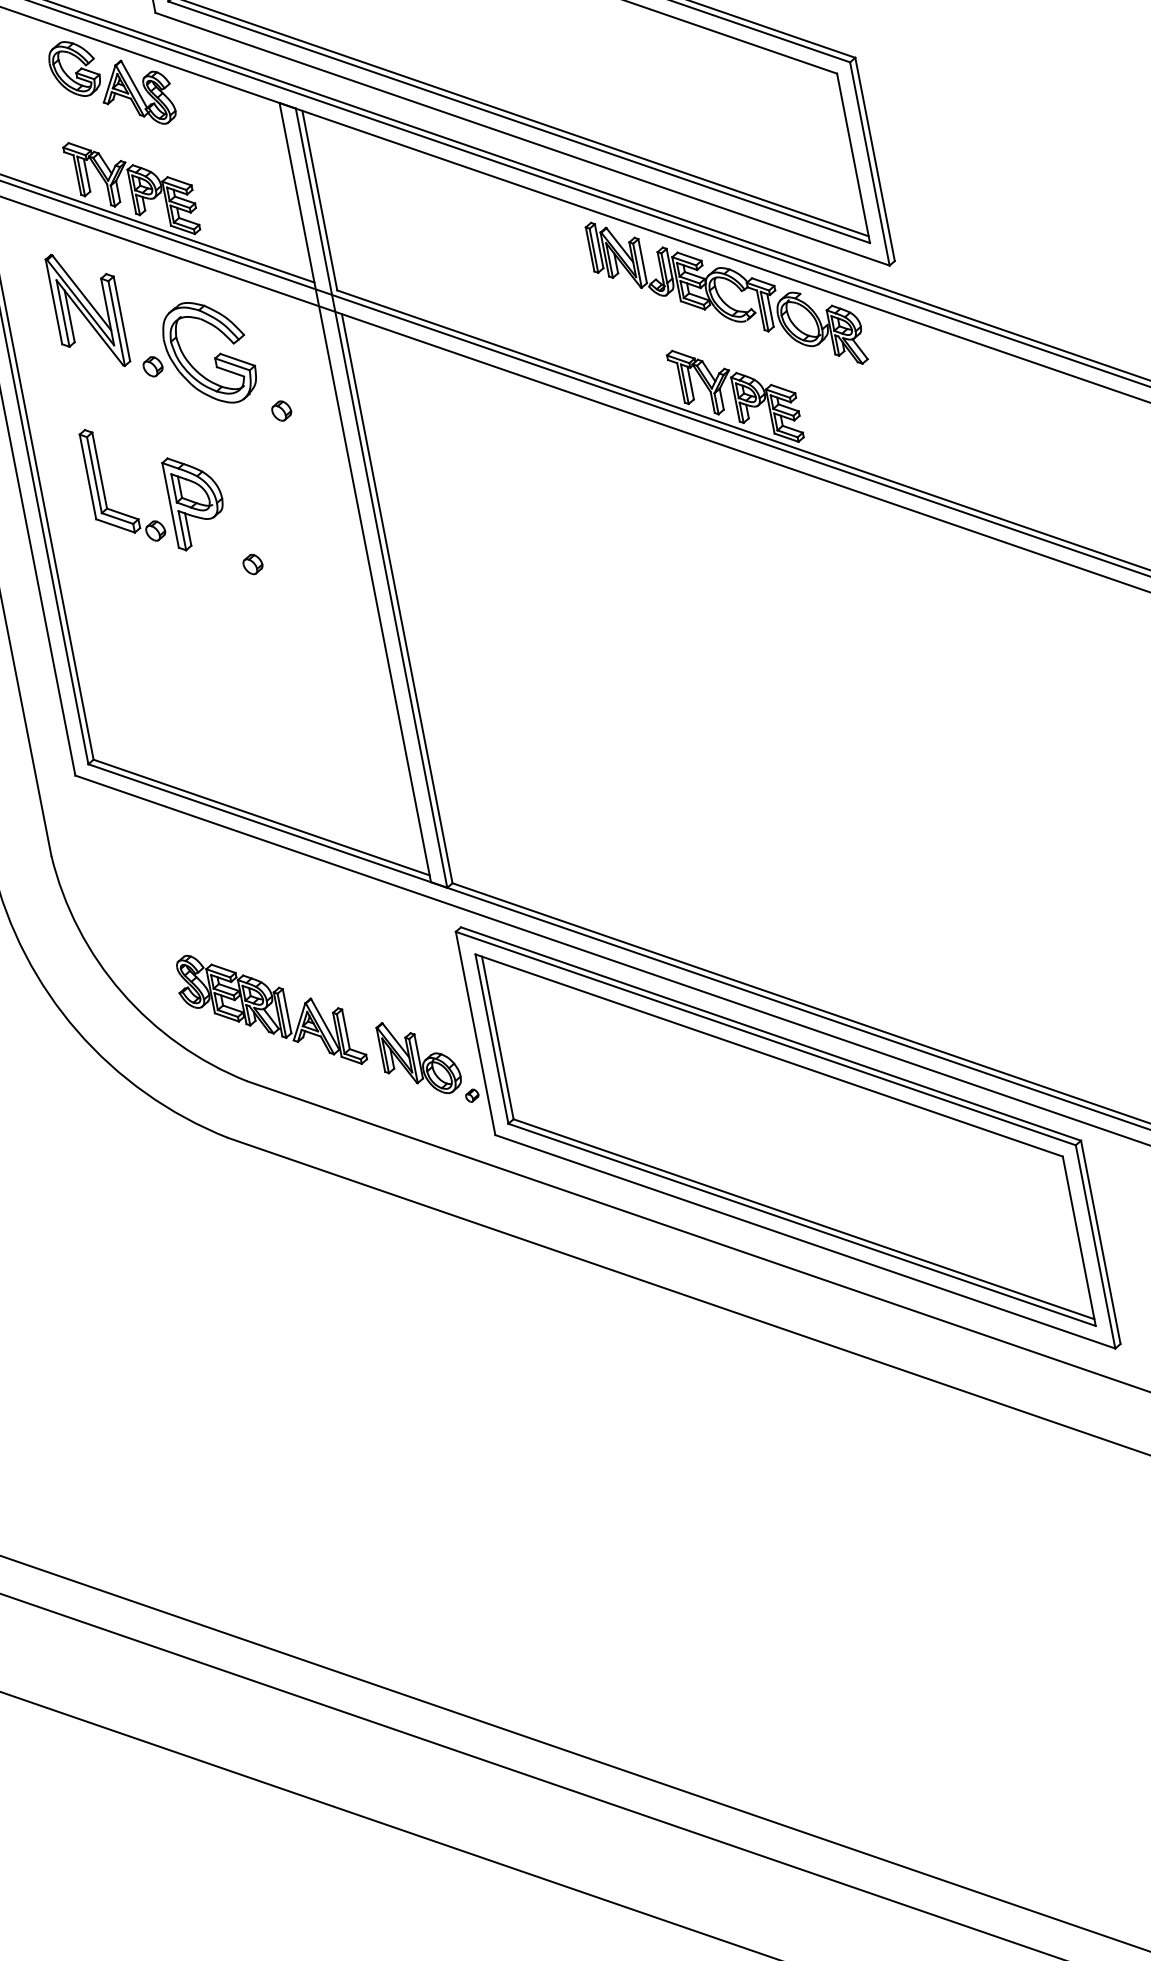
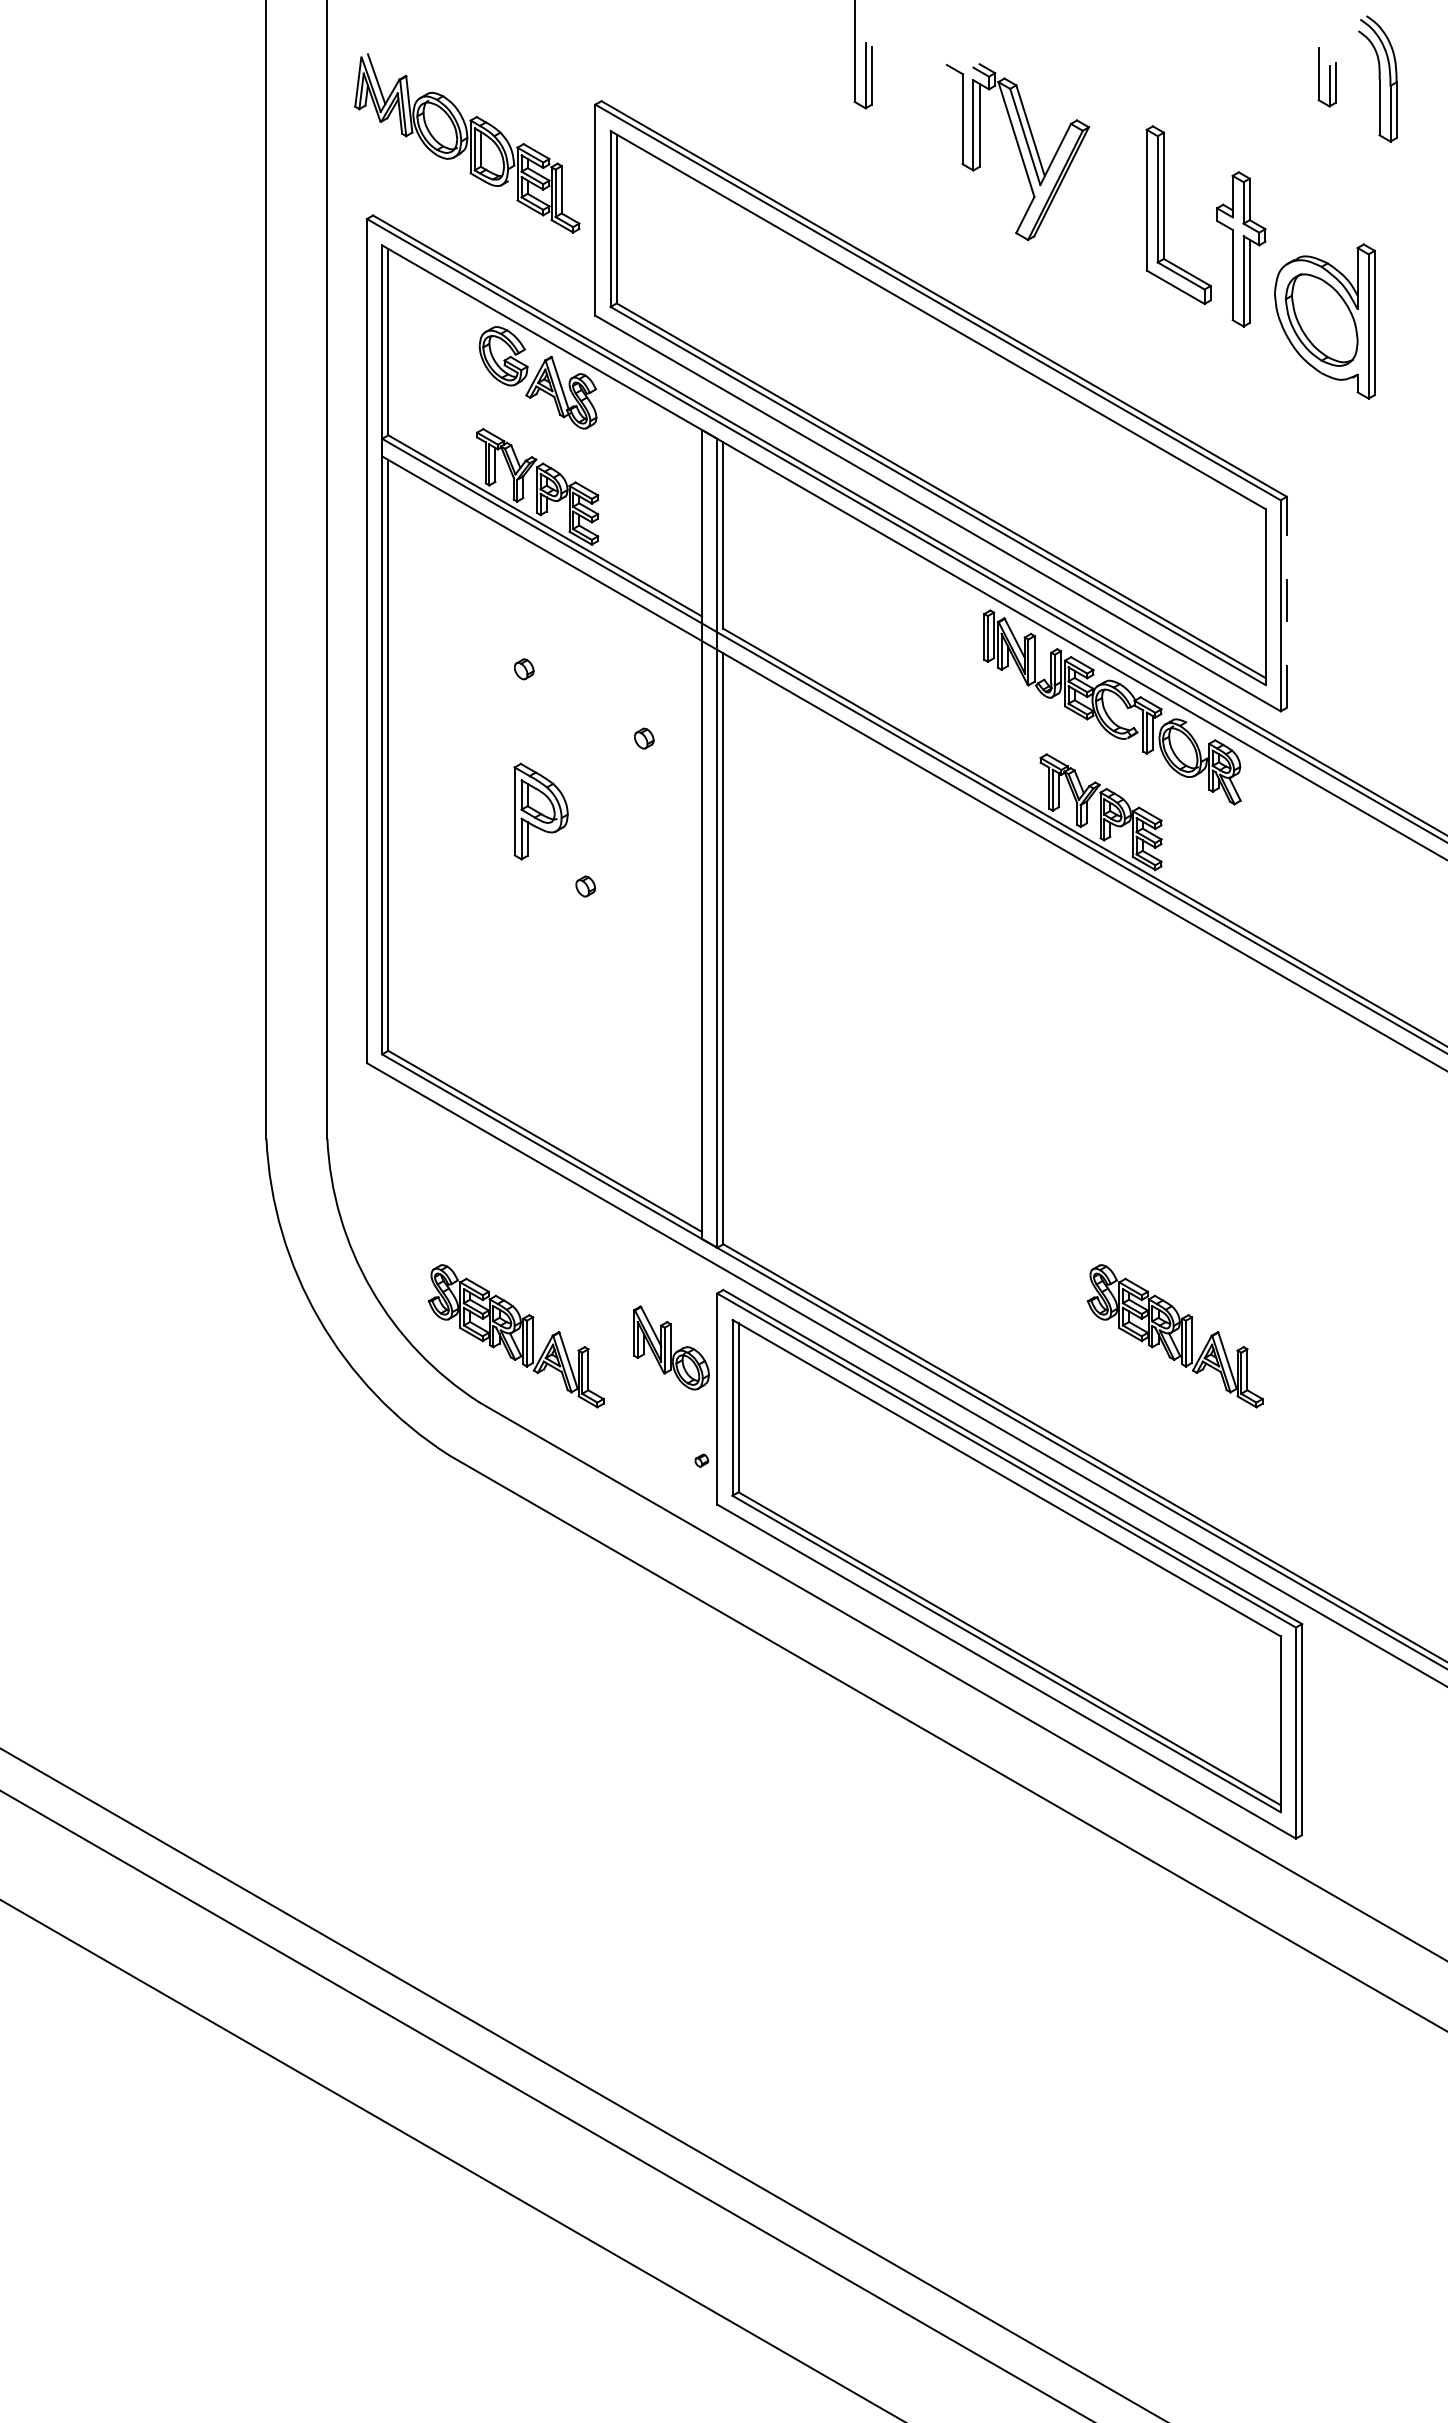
line: (874, 159) -> (1286, 602), solid -> dashed
part: (87, 310) -> (469, 600), removed
part: (215, 356) -> (588, 671), removed
part: (104, 488) -> (451, 781), removed
part: (904, 887) -> (1174, 1336), added
part: (419, 1056) -> (671, 1347), moved

